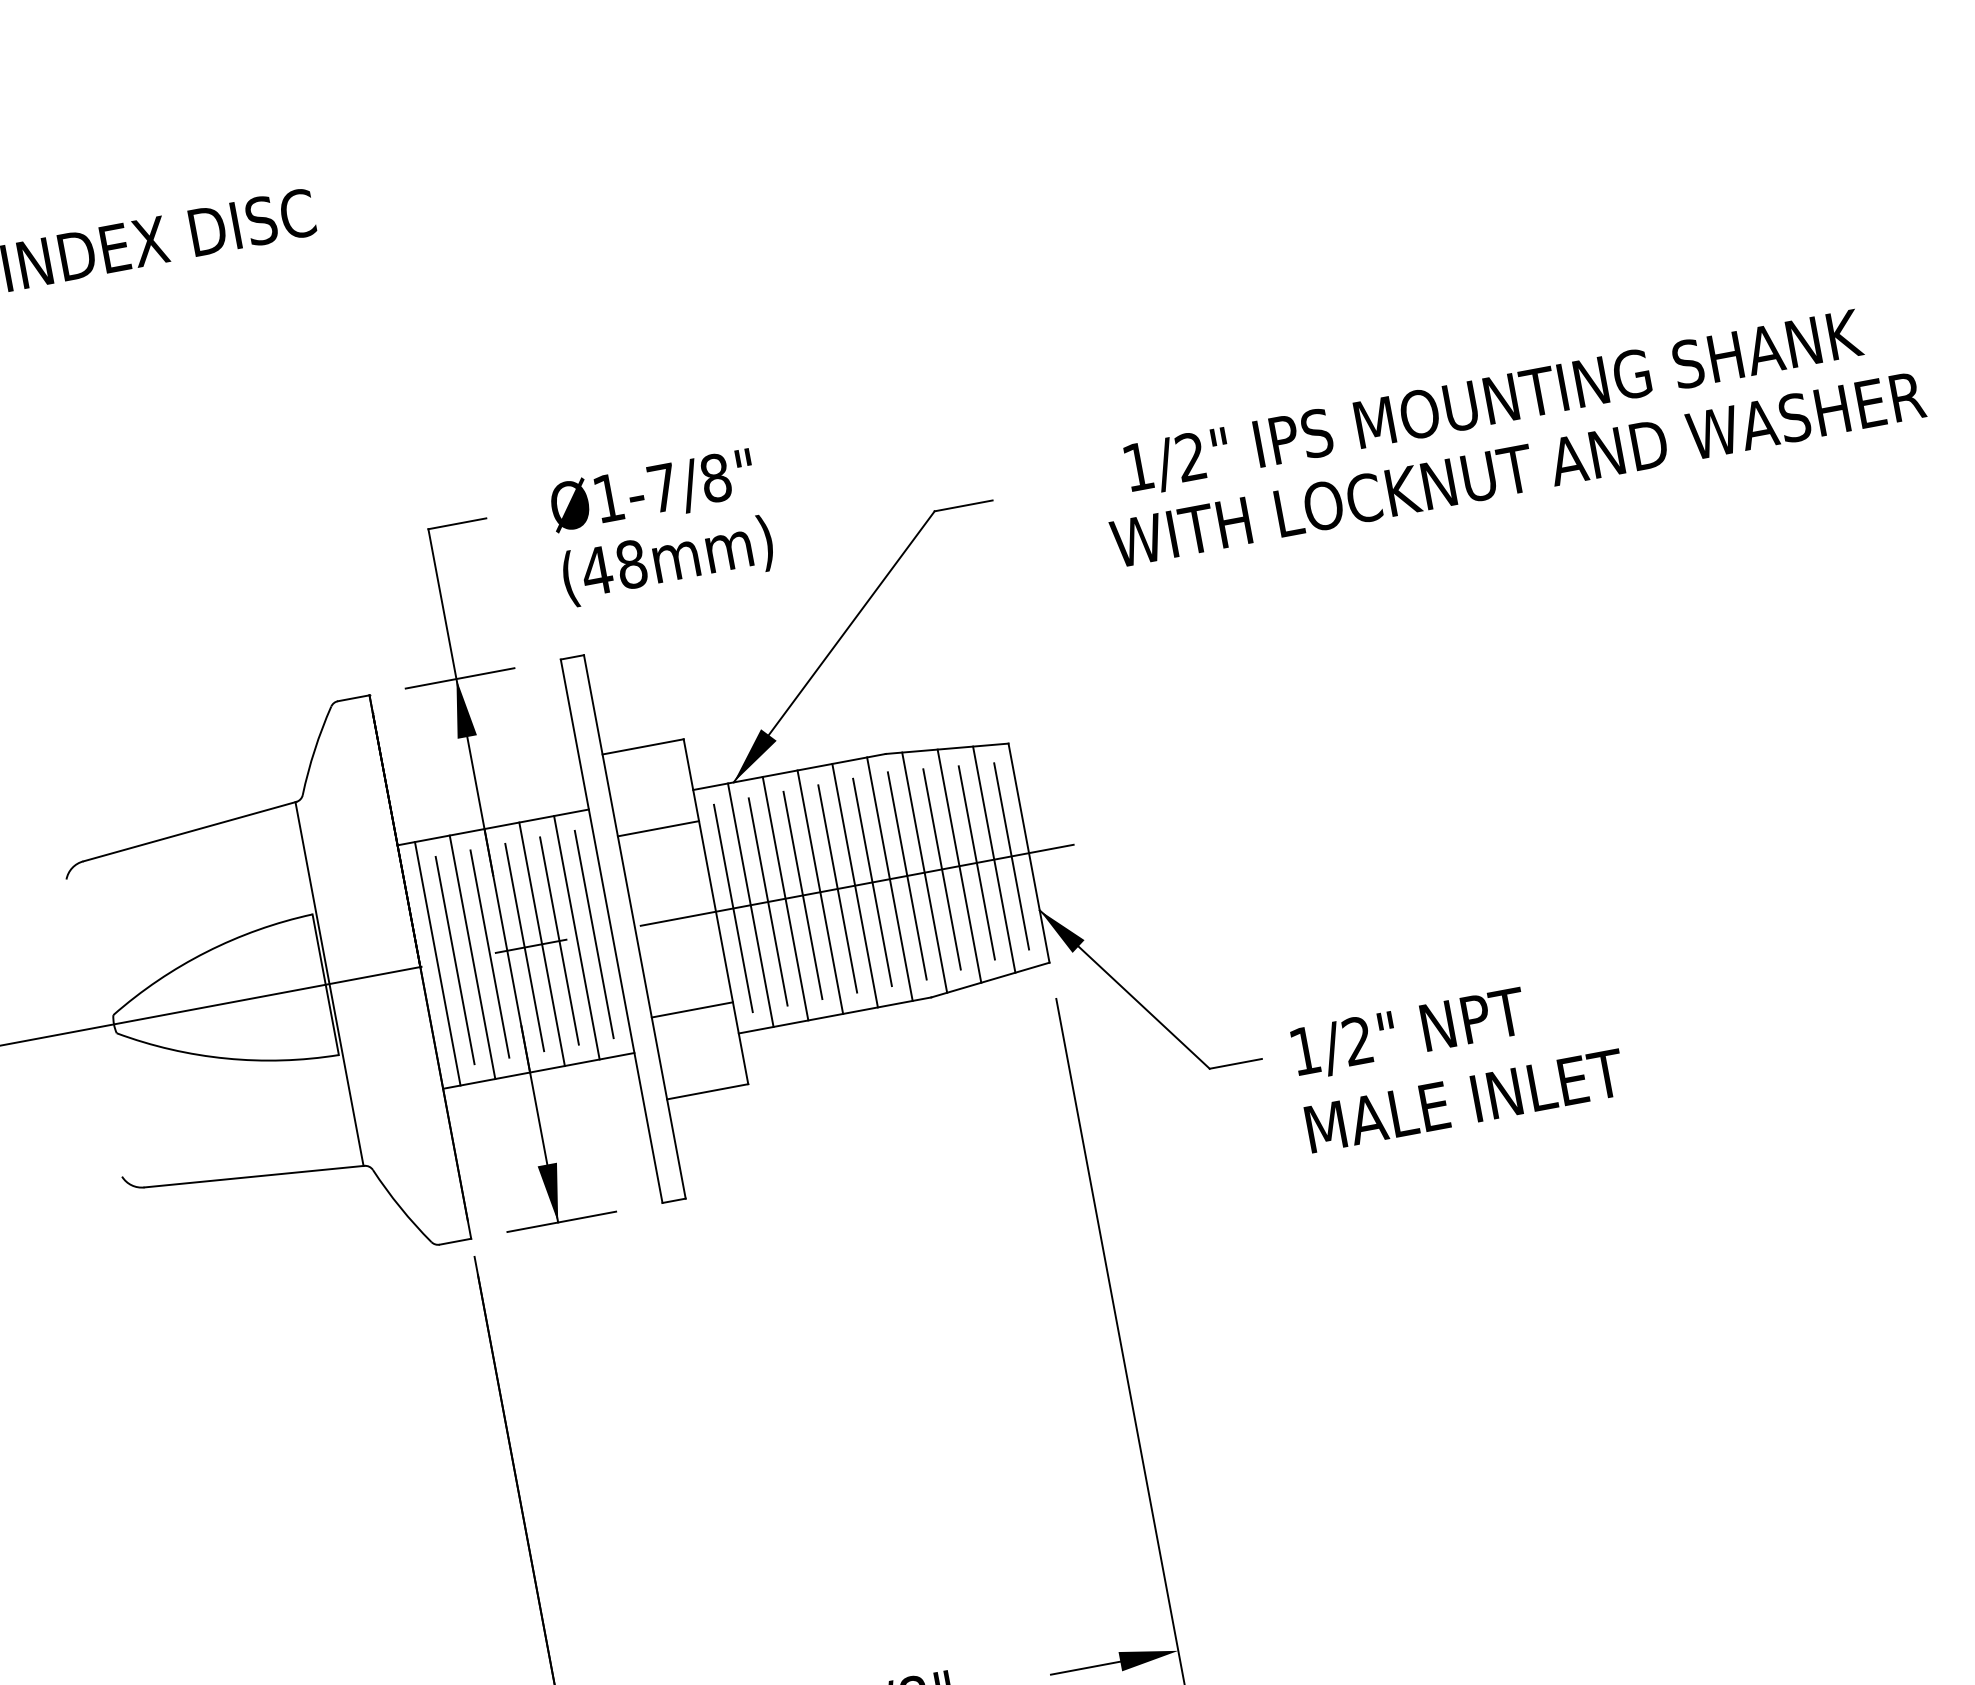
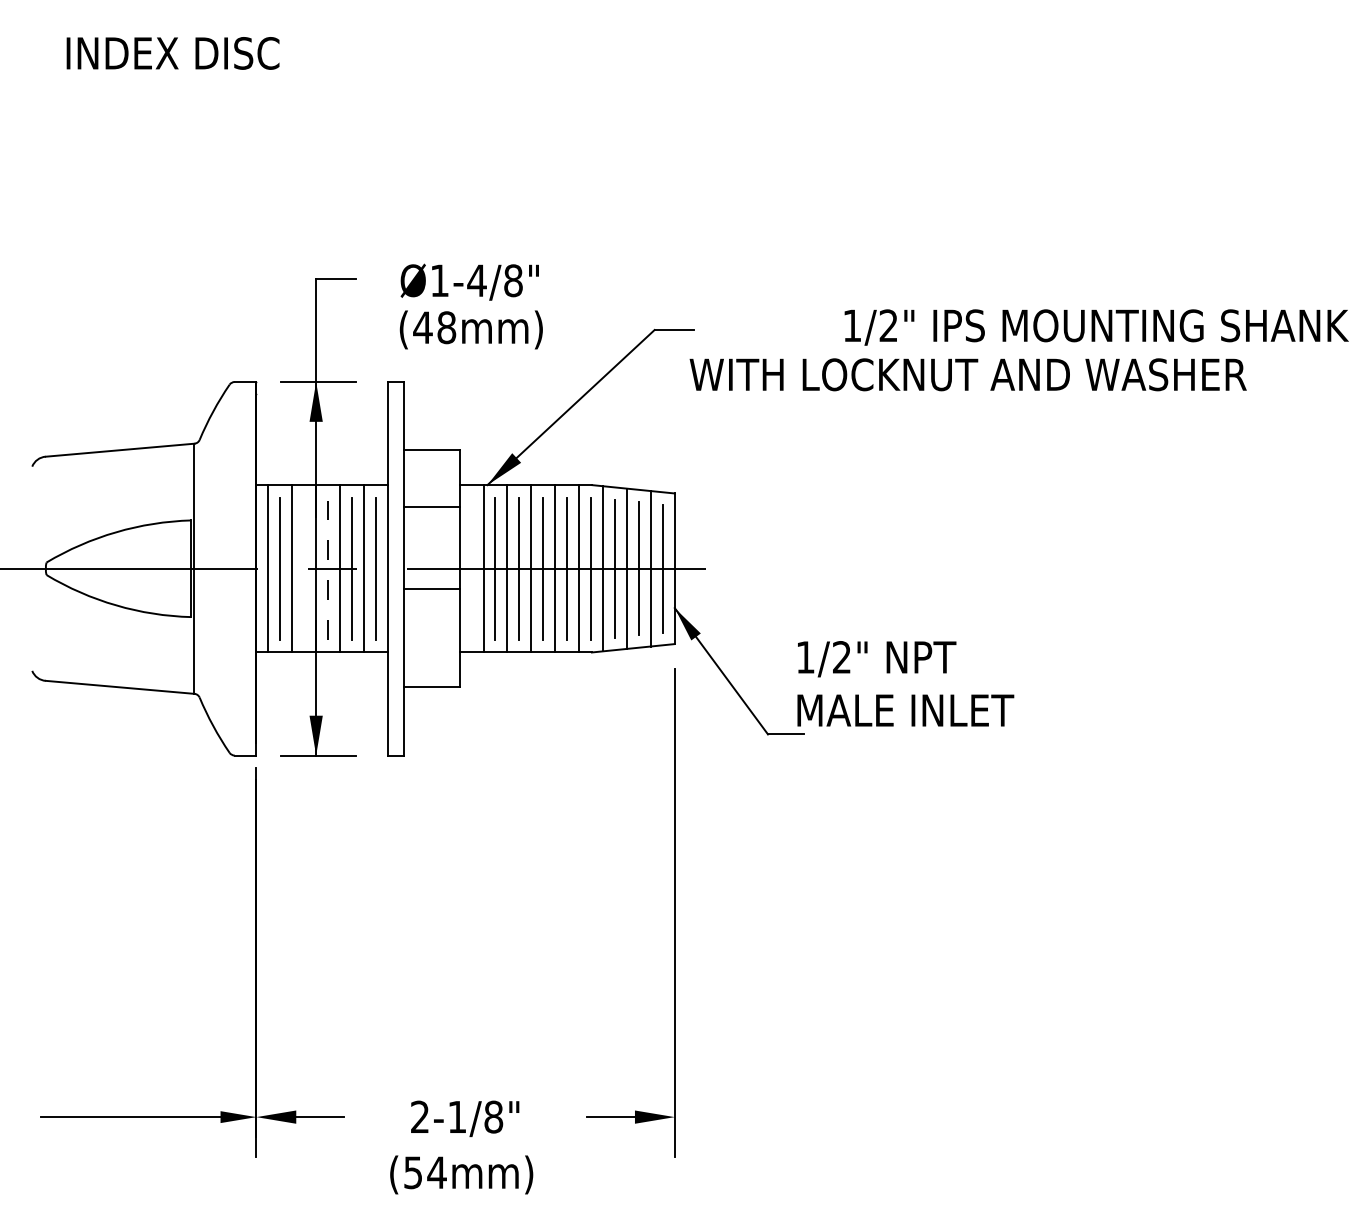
text: (1493, 402) -> (1096, 327), moved
text: (1516, 469) -> (967, 374), moved
text: (662, 487) -> (476, 280), Ø1-7/8" -> Ø1-4/8"
line: (733, 908) -> (471, 568), removed
line: (525, 947) -> (328, 568), solid -> dashed
line: (490, 953) -> (304, 568), removed
line: (692, 1010) -> (431, 589), moved
text: (1457, 1061) -> (905, 683), moved

